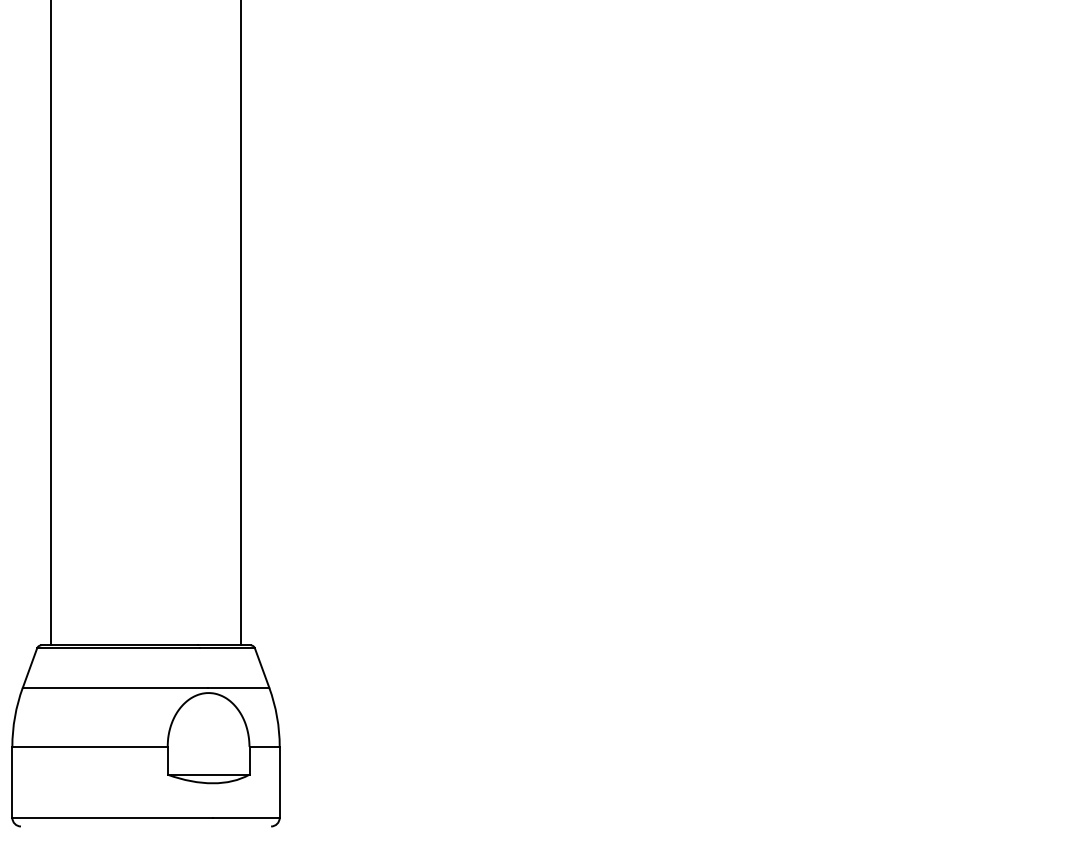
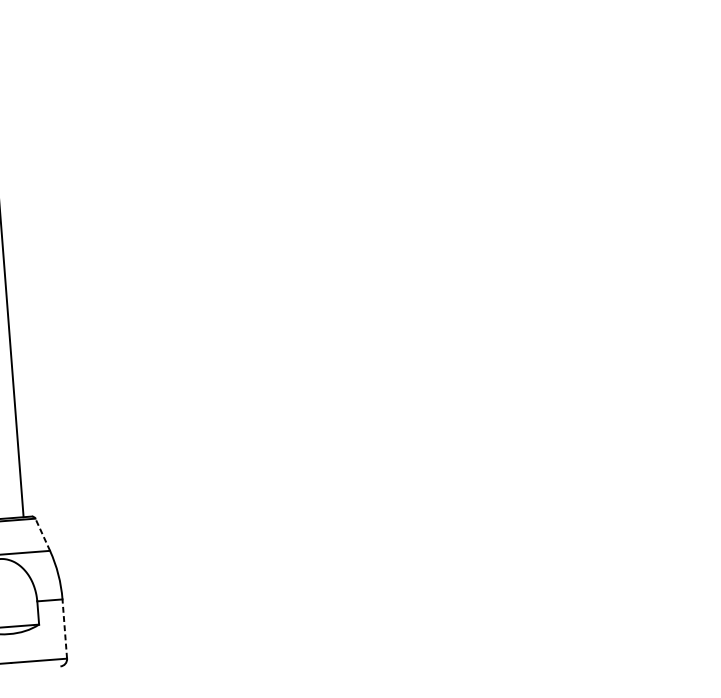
line: (261, 667) -> (42, 534), solid -> dashed
line: (279, 781) -> (64, 628), solid -> dashed

